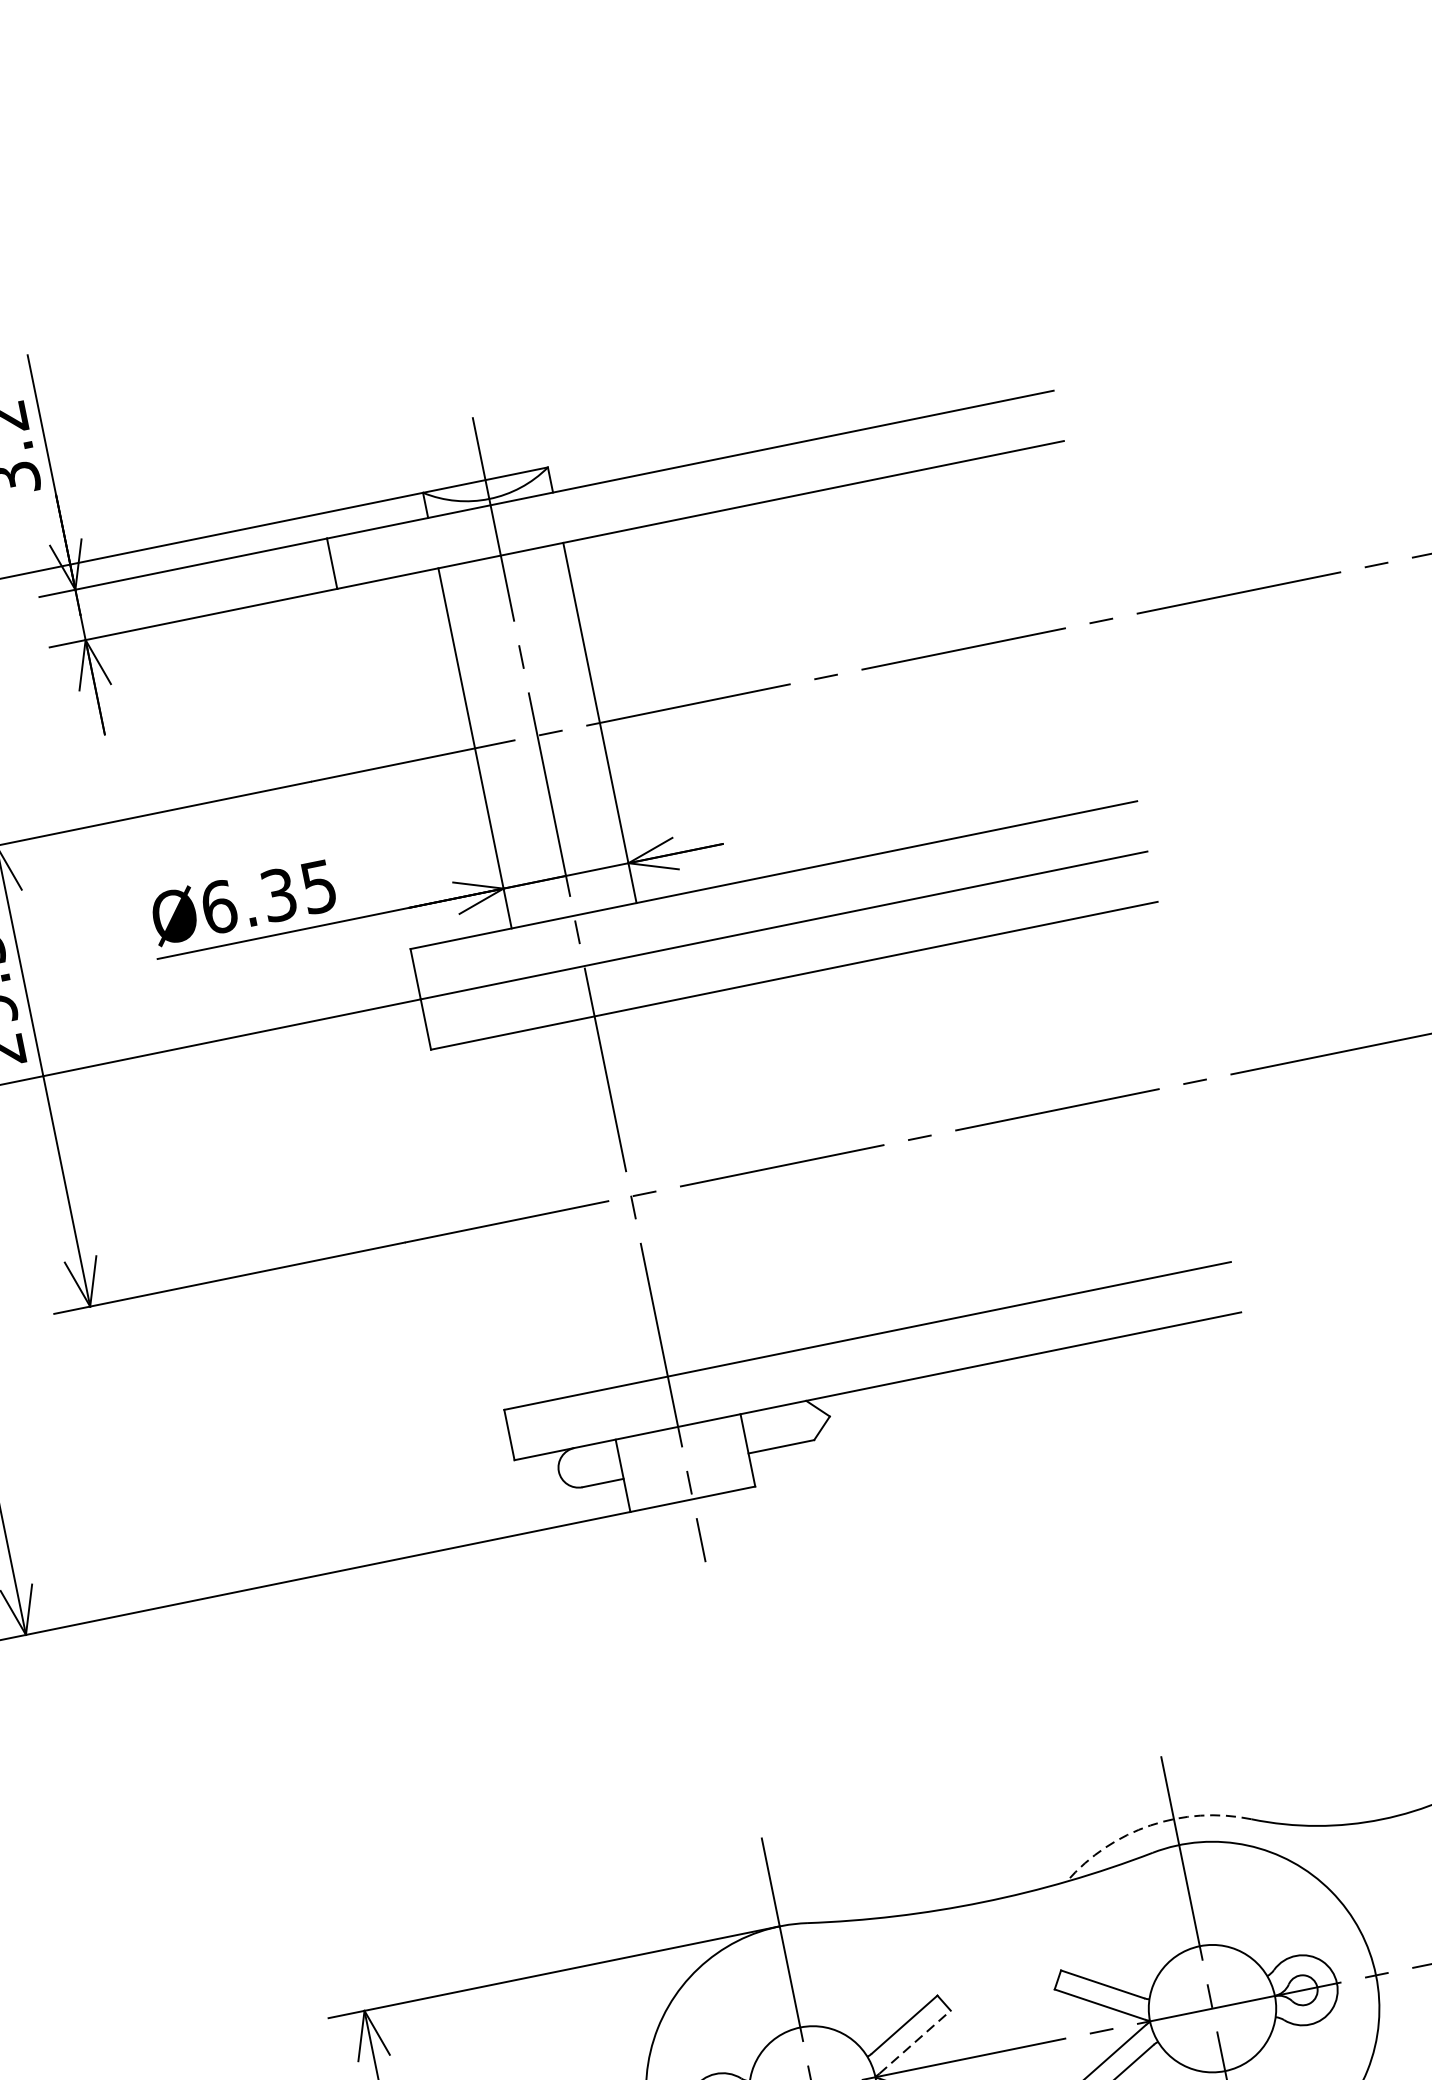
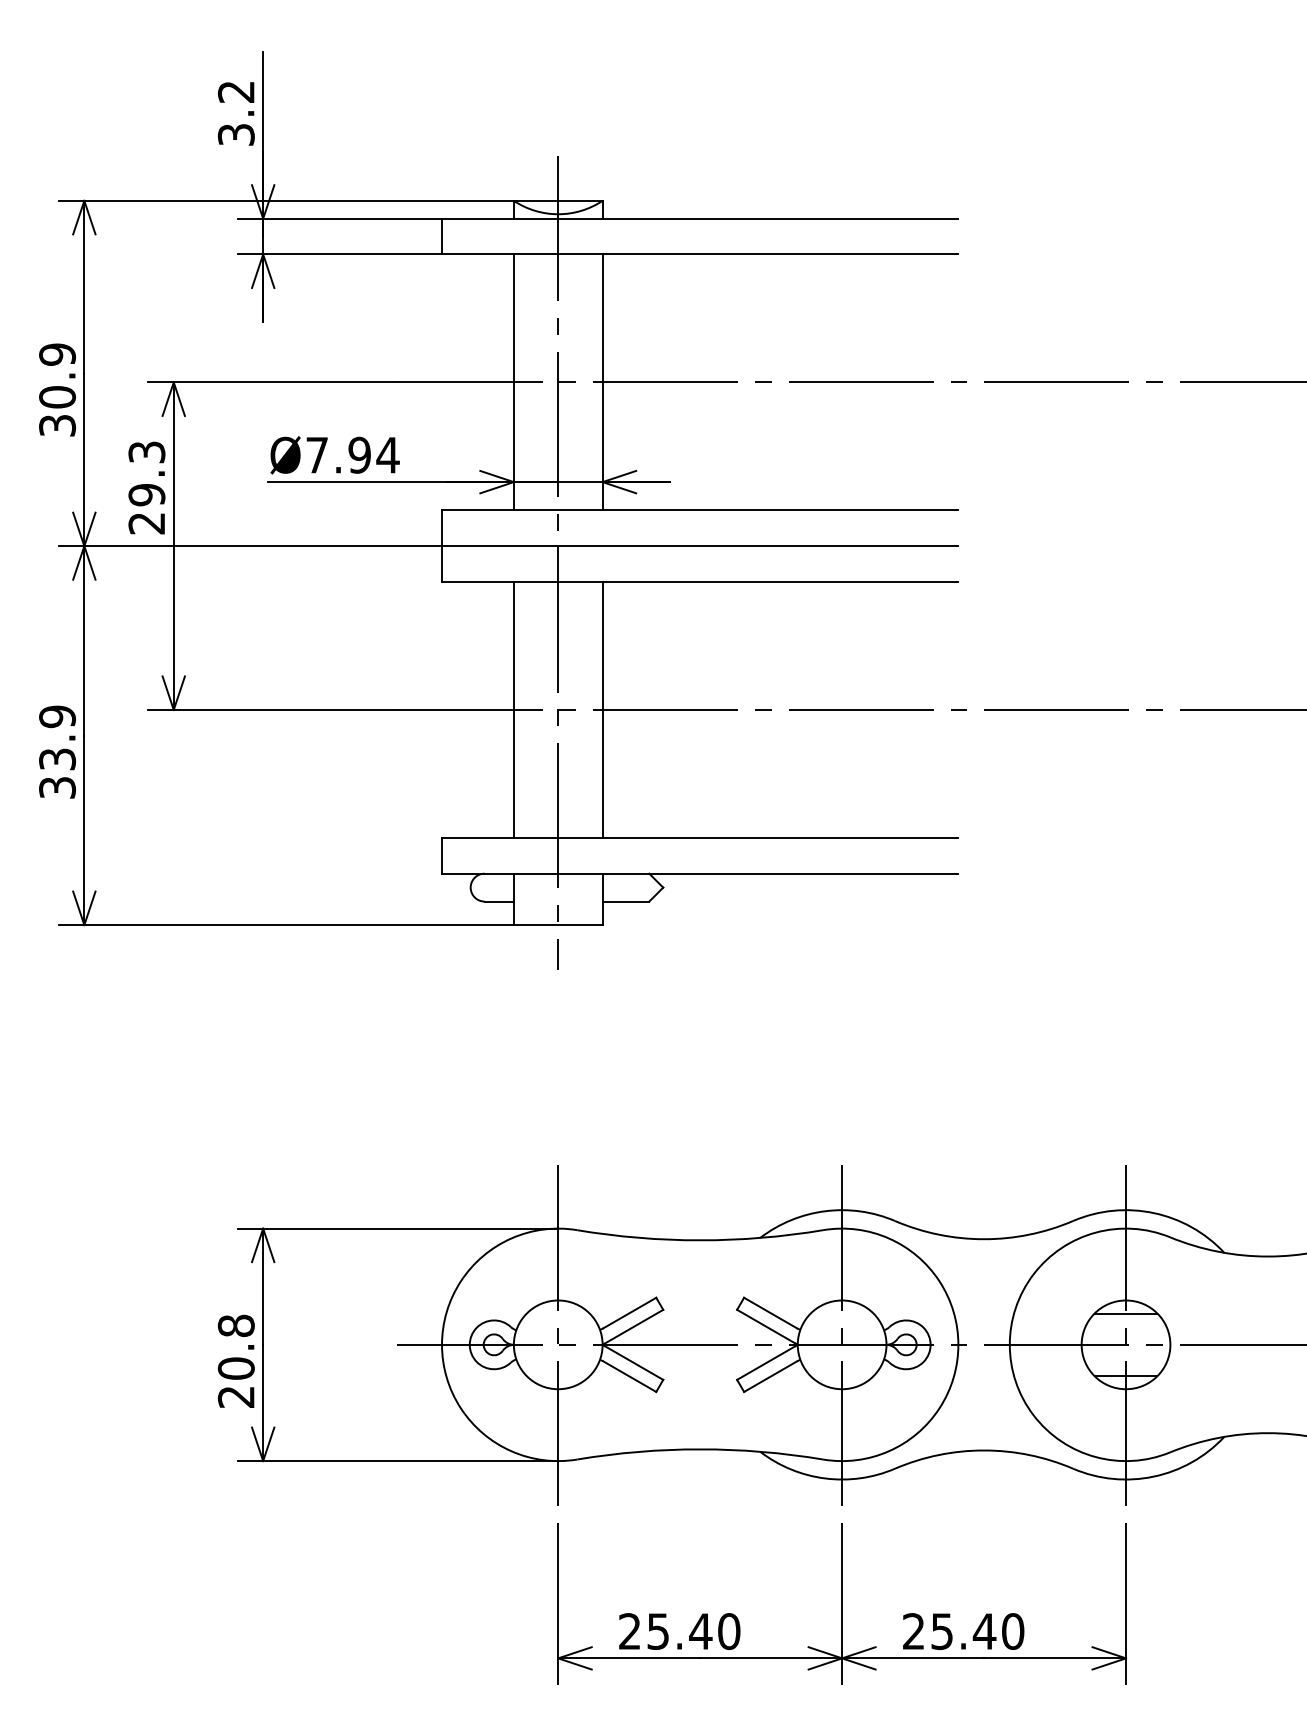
text: (268, 895) -> (352, 454), Ø6.35 -> Ø7.94
line: (693, 1183) -> (602, 709), added
line: (568, 1208) -> (513, 709), added
arc: (1150, 1825) -> (825, 1211), dashed -> solid
line: (915, 2042) -> (634, 1326), dashed -> solid

